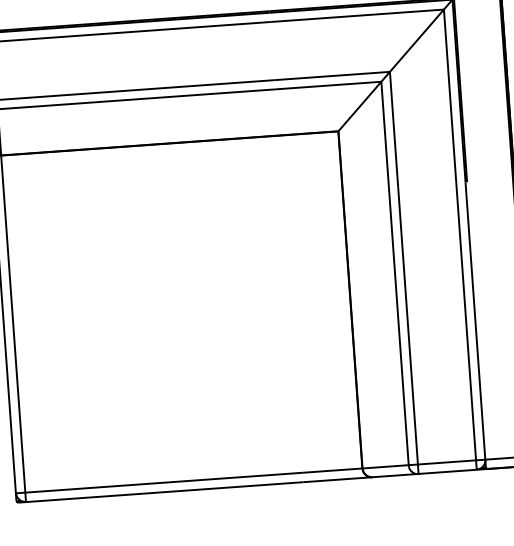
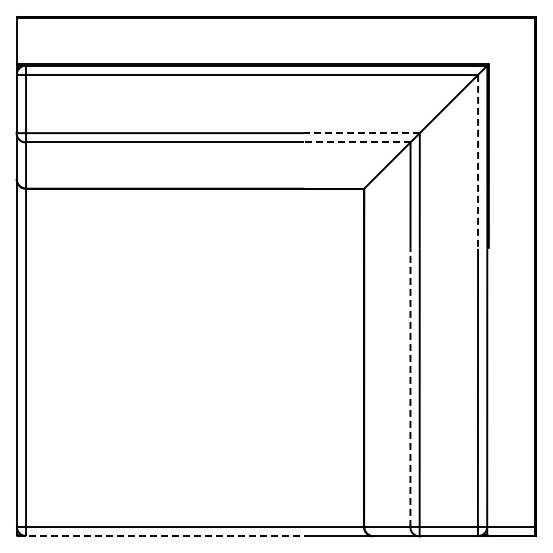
line: (331, 76) -> (361, 133), solid -> dashed
line: (327, 85) -> (356, 142), solid -> dashed
line: (450, 95) -> (478, 161), solid -> dashed
line: (398, 326) -> (410, 387), solid -> dashed
line: (161, 492) -> (161, 536), solid -> dashed

